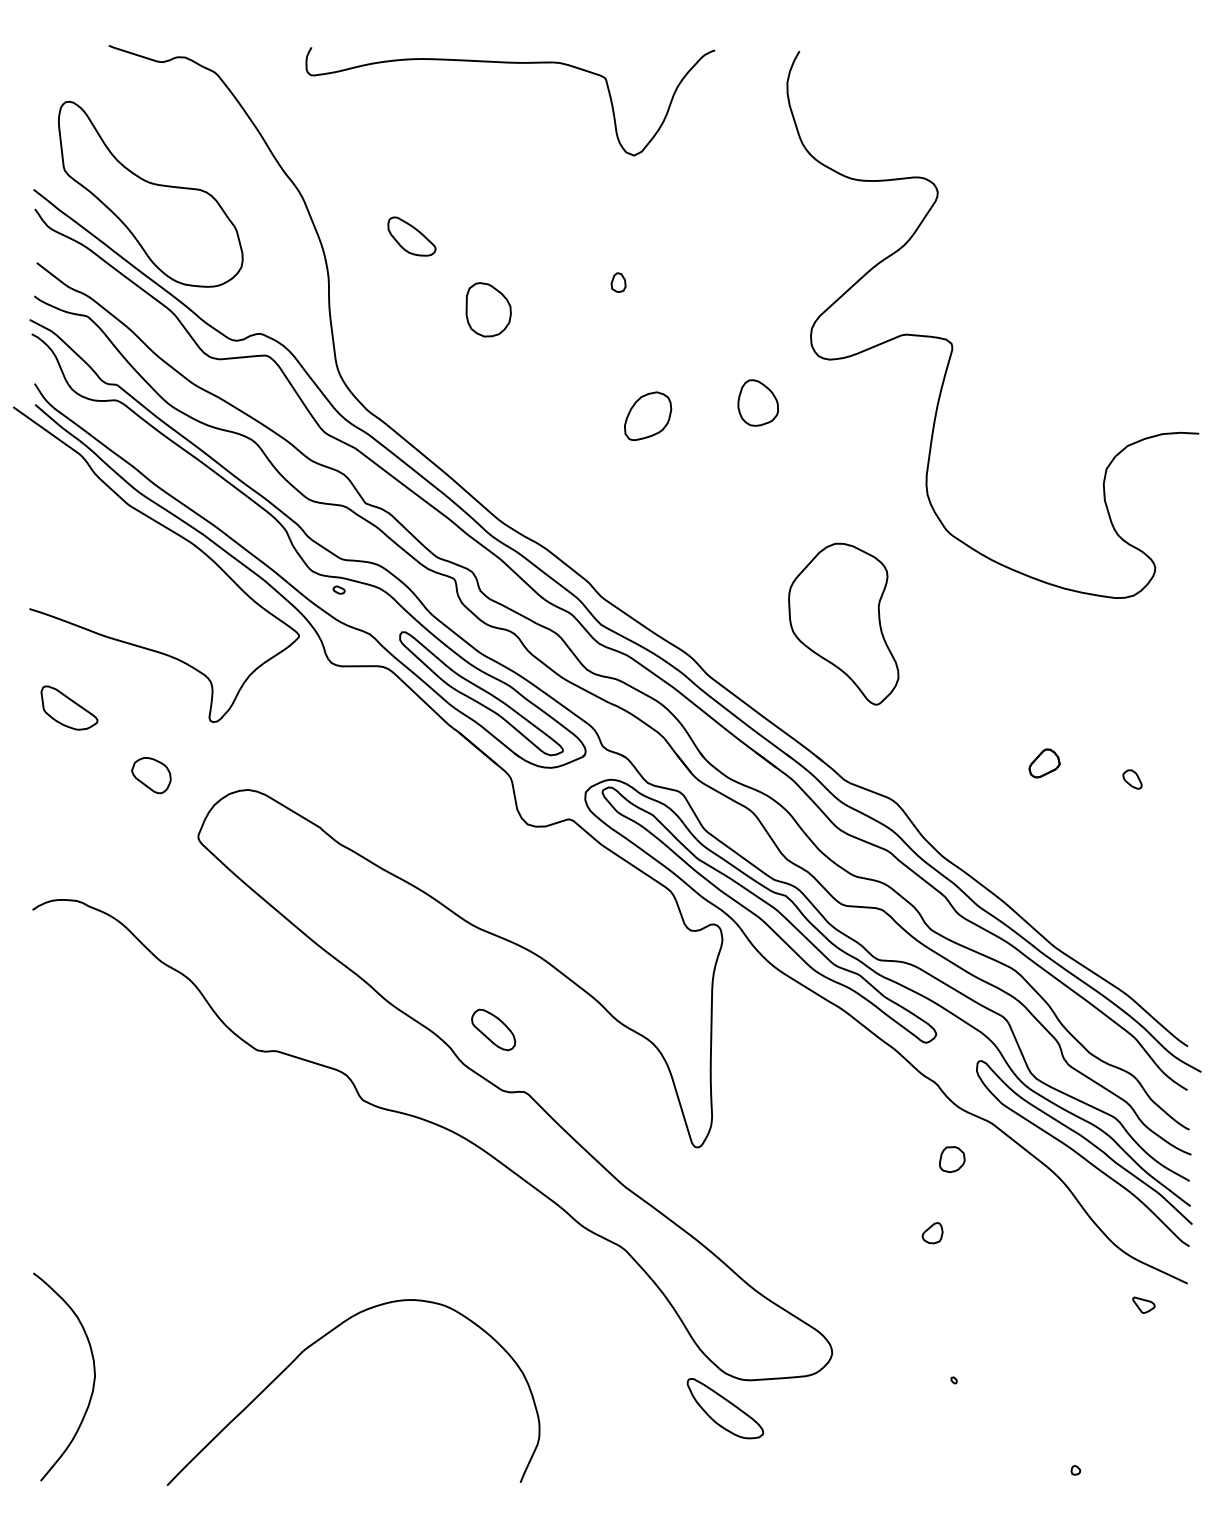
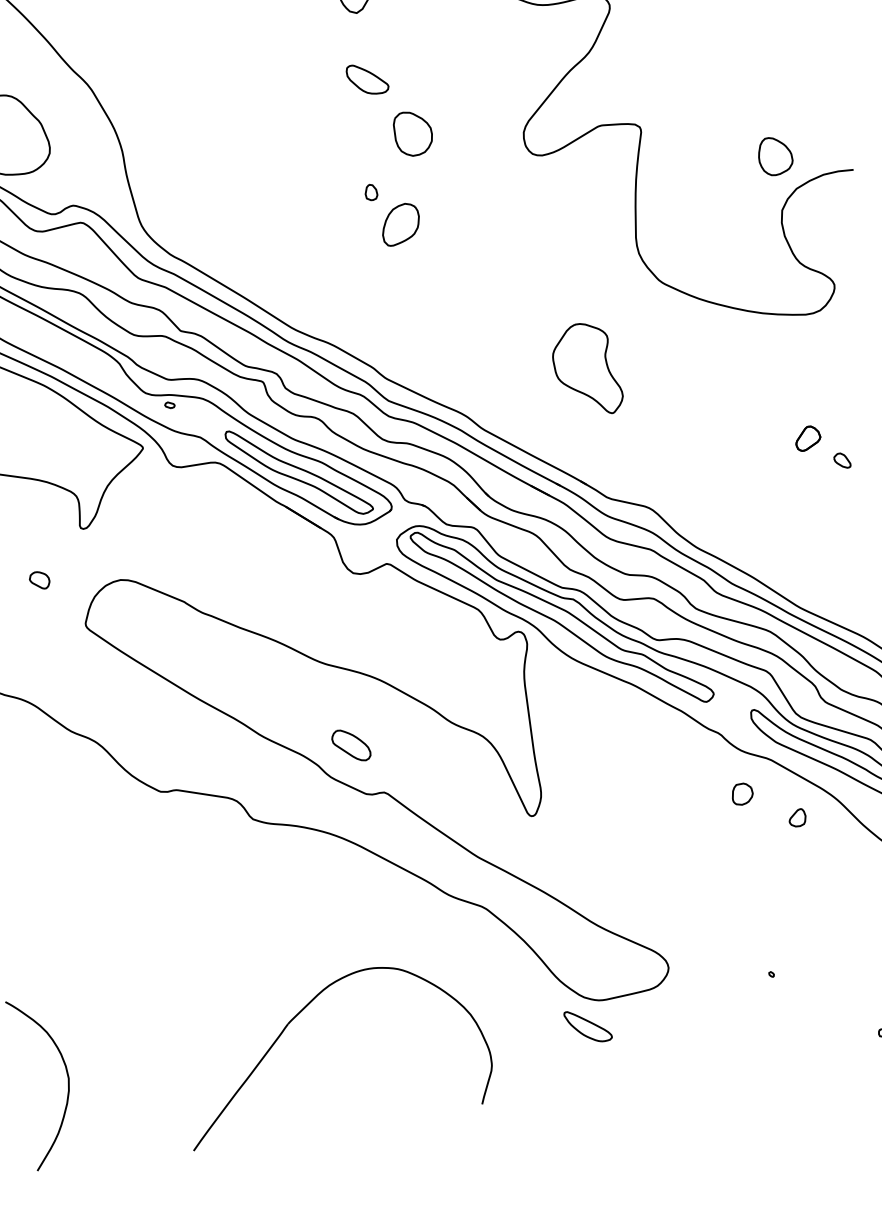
part: (411, 236) -> (367, 79), moved
part: (618, 282) -> (371, 192), moved
part: (488, 309) -> (413, 133), moved
part: (757, 402) -> (774, 155), moved
part: (843, 623) -> (586, 369), size x0.7
part: (1044, 763) -> (807, 438), moved
part: (151, 775) -> (39, 580), size x0.6
part: (932, 1233) -> (797, 818), moved
part: (318, 1341) -> (299, 1014), moved
part: (725, 1408) -> (588, 1026), size x0.7

